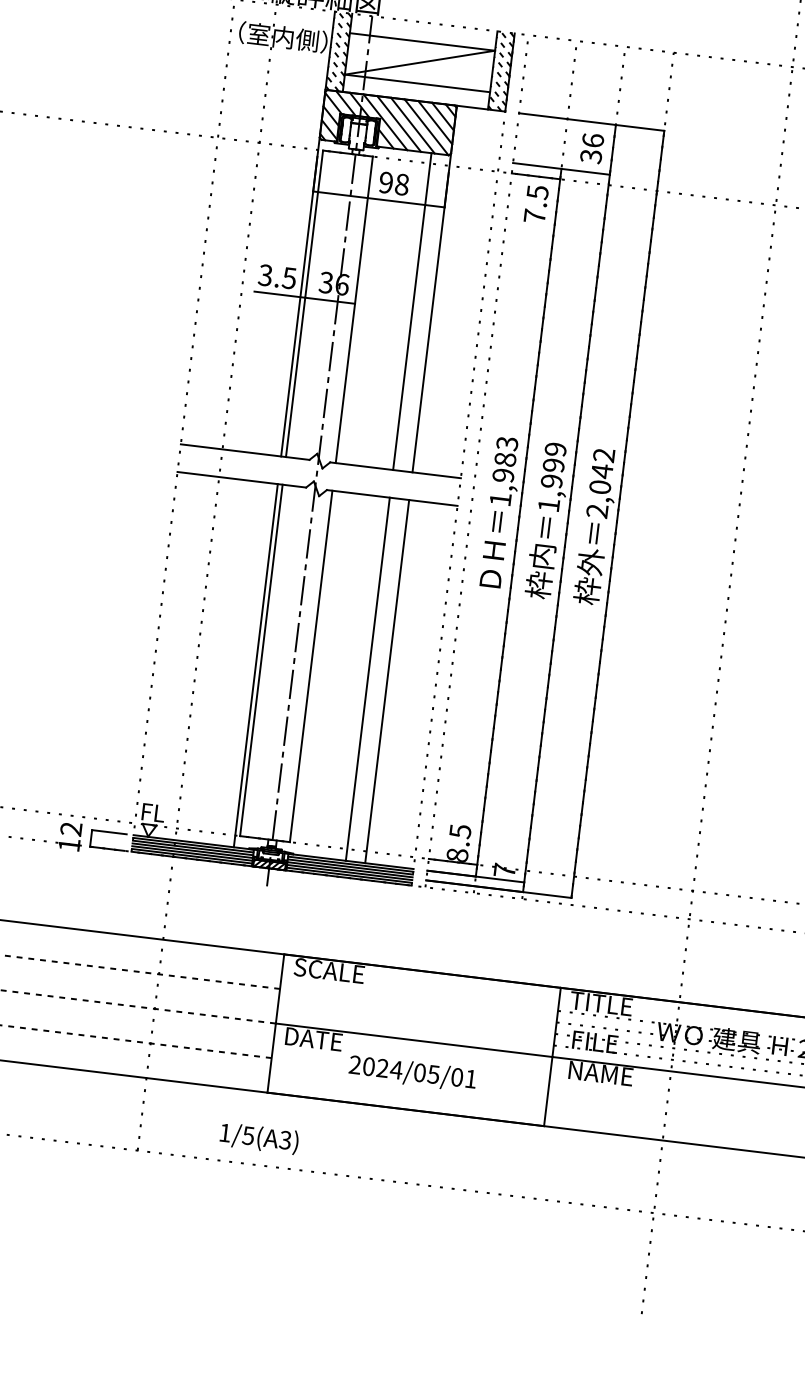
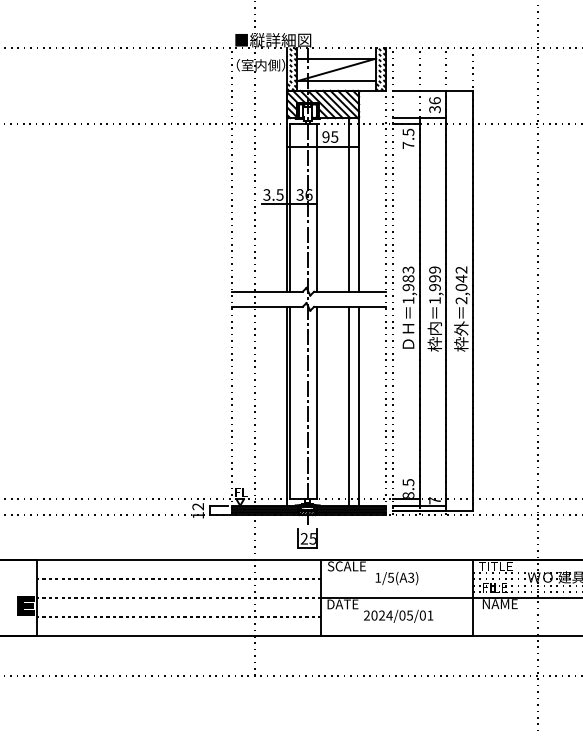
text: (401, 183) -> (334, 136), 98 -> 95
part: (263, 911) -> (307, 538), added
text: (258, 1138) -> (396, 578), moved

